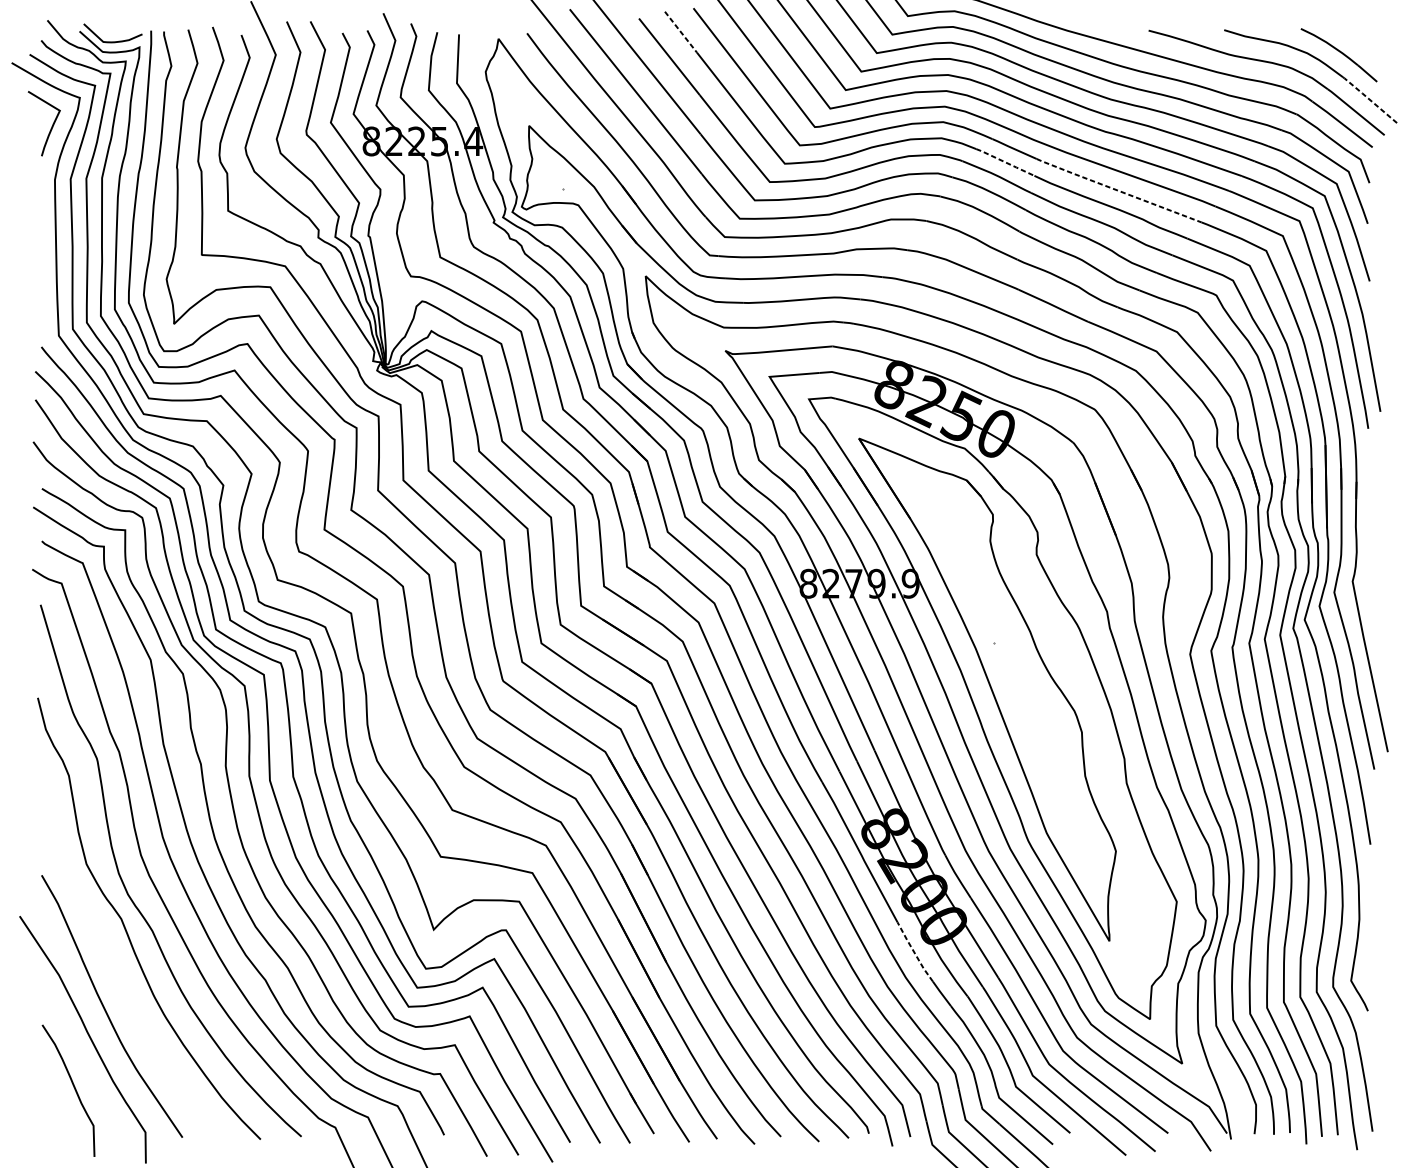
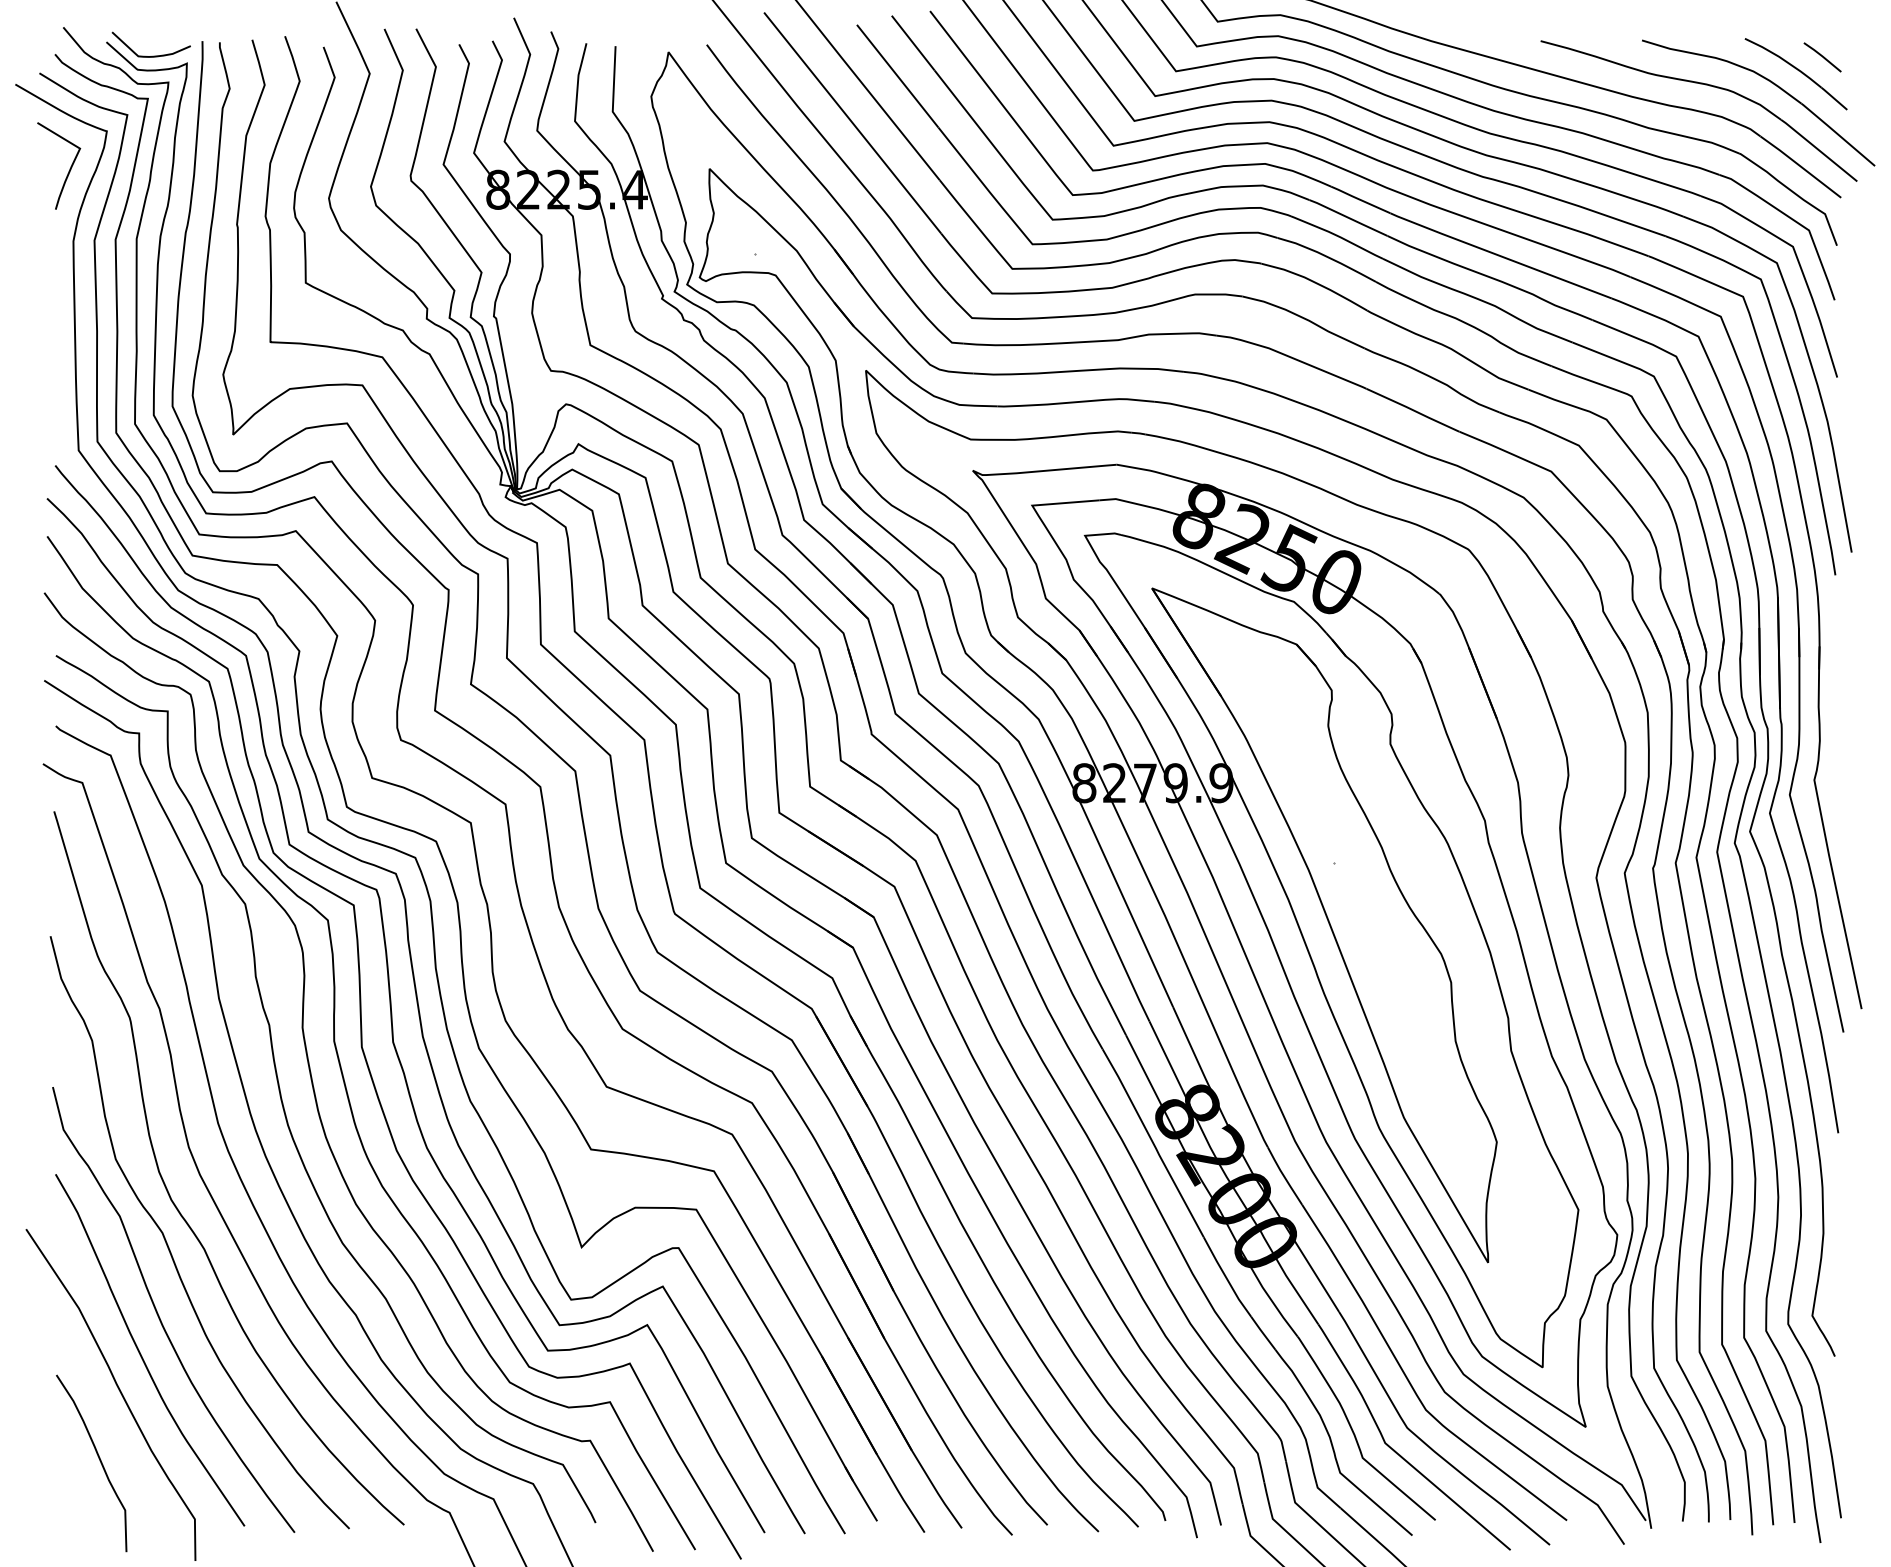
line: (681, 32) -> (913, 43), dashed -> solid
line: (1358, 42) -> (1822, 57), added
line: (1369, 99) -> (1837, 133), dashed -> solid
line: (1005, 162) -> (1348, 217), dashed -> solid
line: (1117, 190) -> (1499, 255), dashed -> solid
line: (914, 952) -> (1226, 1277), dashed -> solid
curve: (119, 980) -> (159, 1315), added

